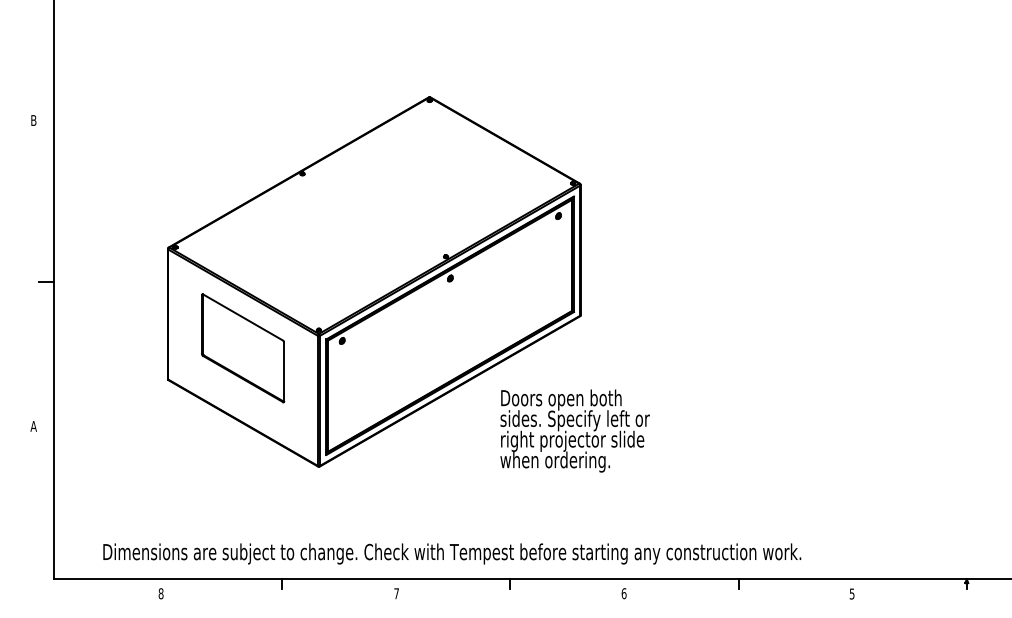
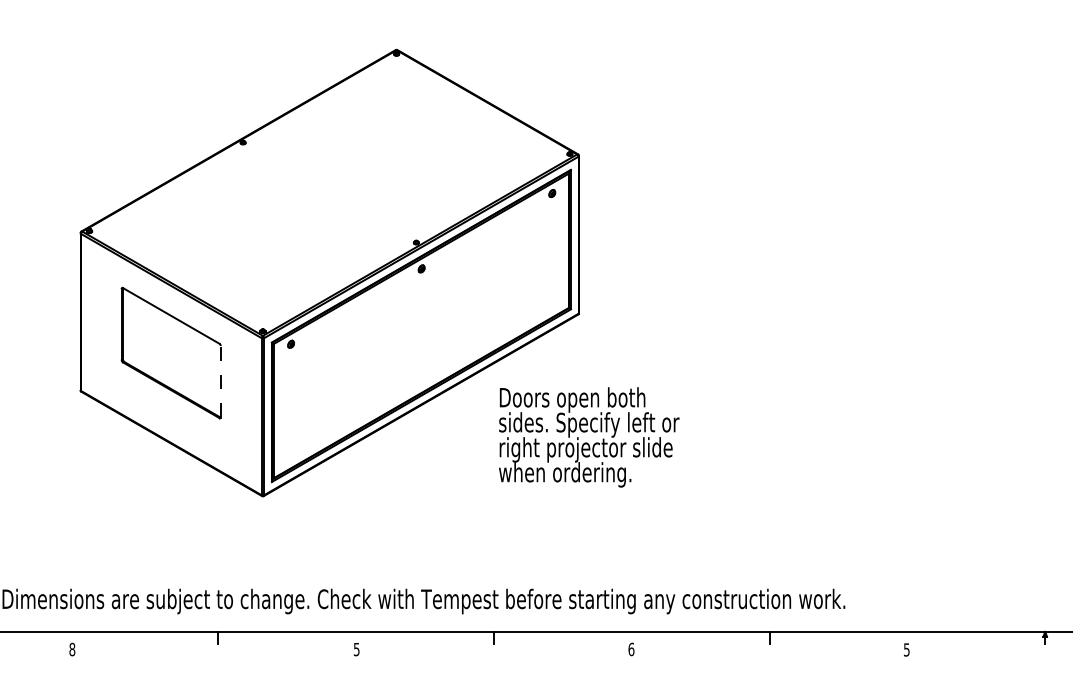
line: (284, 371) -> (221, 381), solid -> dashed
text: (574, 430) -> (588, 436), moved
text: (396, 593) -> (356, 649), 7 -> 5

